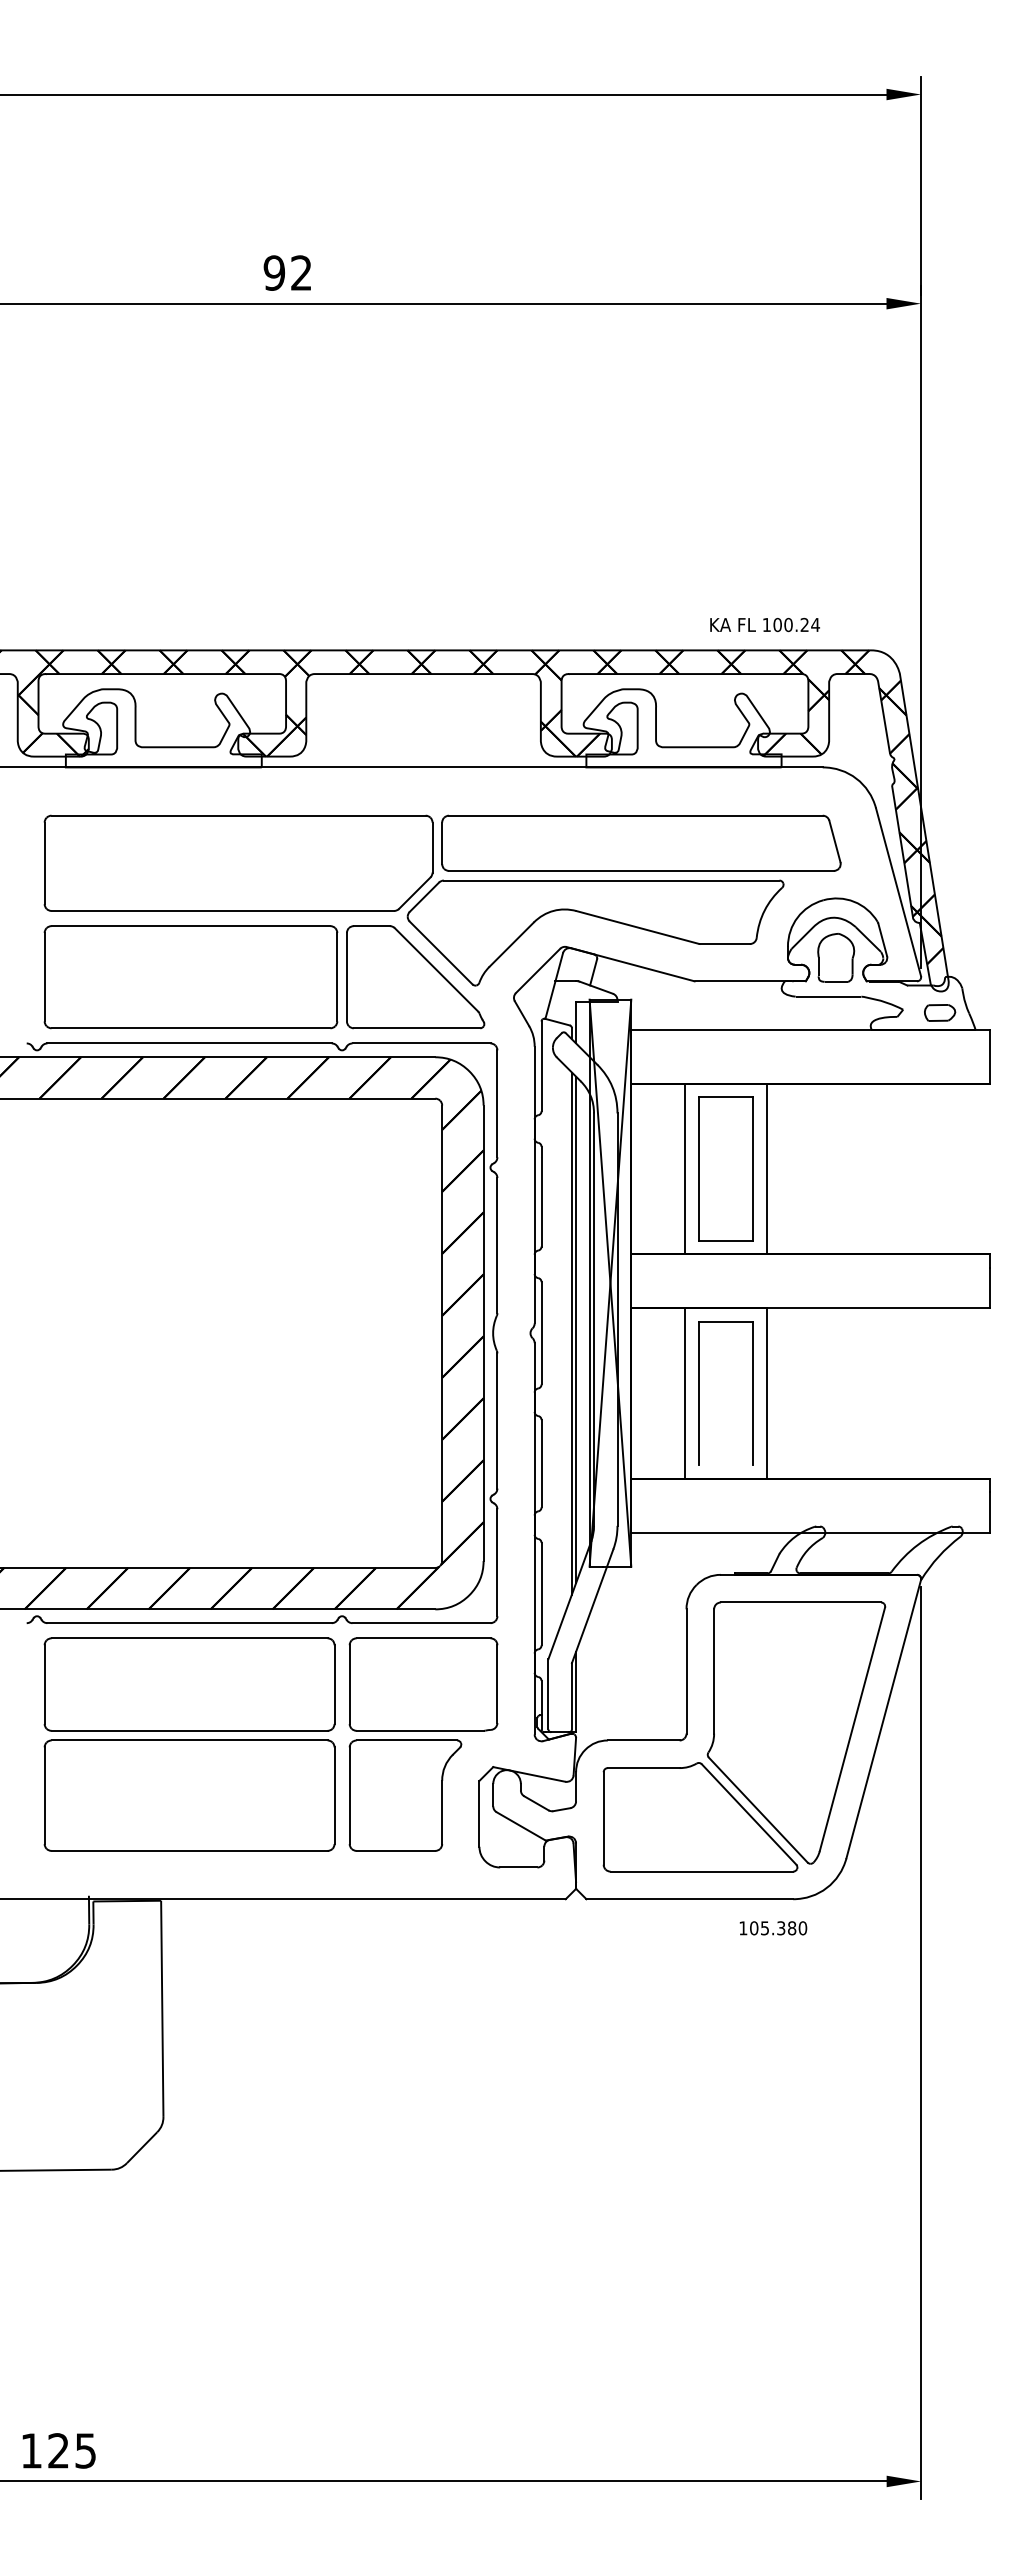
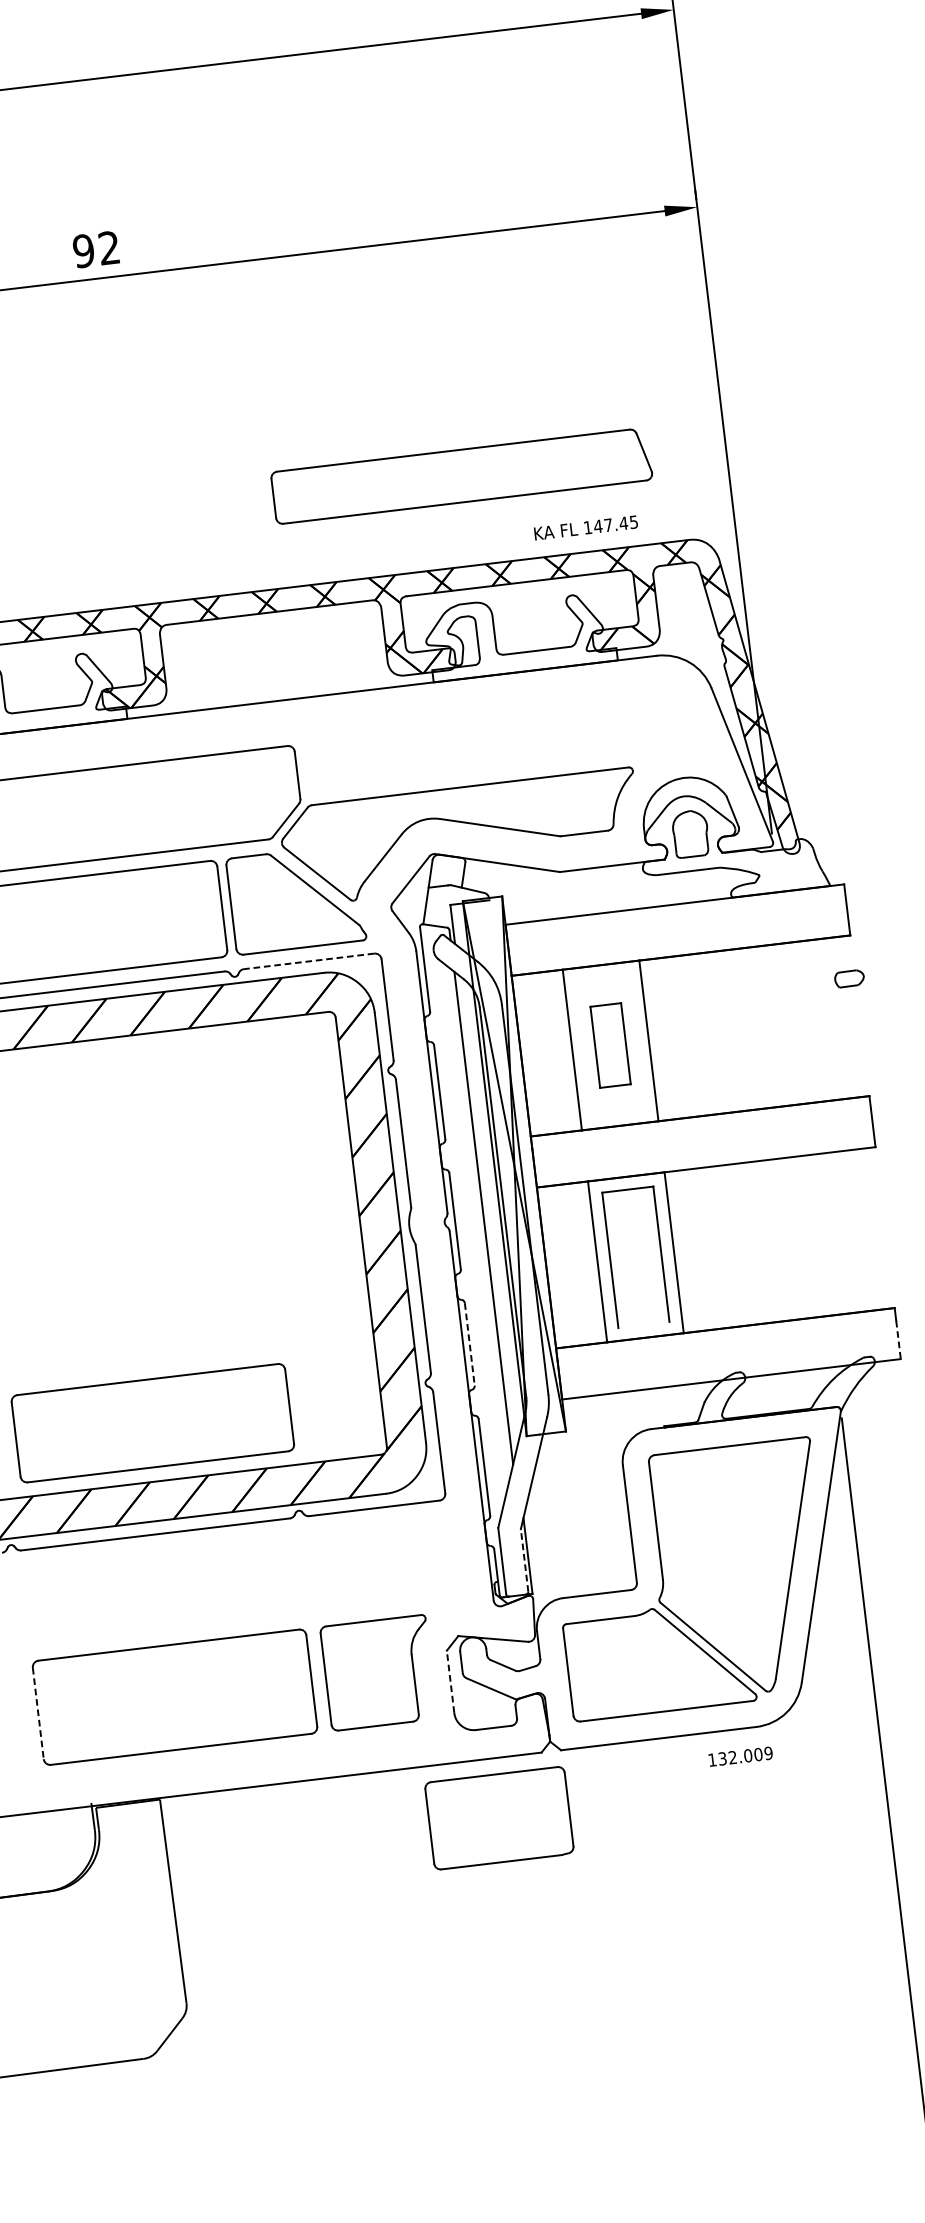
text: (796, 624) -> (615, 523), 100.24 -> 147.45
part: (641, 842) -> (461, 475), moved
part: (940, 1012) -> (849, 978), moved
line: (421, 1043) -> (309, 961), solid -> dashed
part: (725, 1168) -> (610, 1045), size x0.6
line: (576, 1329) -> (487, 1213), removed
line: (541, 1463) -> (469, 1344), solid -> dashed
line: (990, 1513) -> (898, 1340), solid -> dashed
part: (189, 1684) -> (152, 1423), moved
part: (423, 1684) -> (499, 1818), moved
line: (571, 1695) -> (524, 1559), solid -> dashed
line: (44, 1796) -> (38, 1714), solid -> dashed
line: (479, 1813) -> (450, 1681), solid -> dashed
text: (778, 1928) -> (745, 1756), 105.380 -> 132.009

